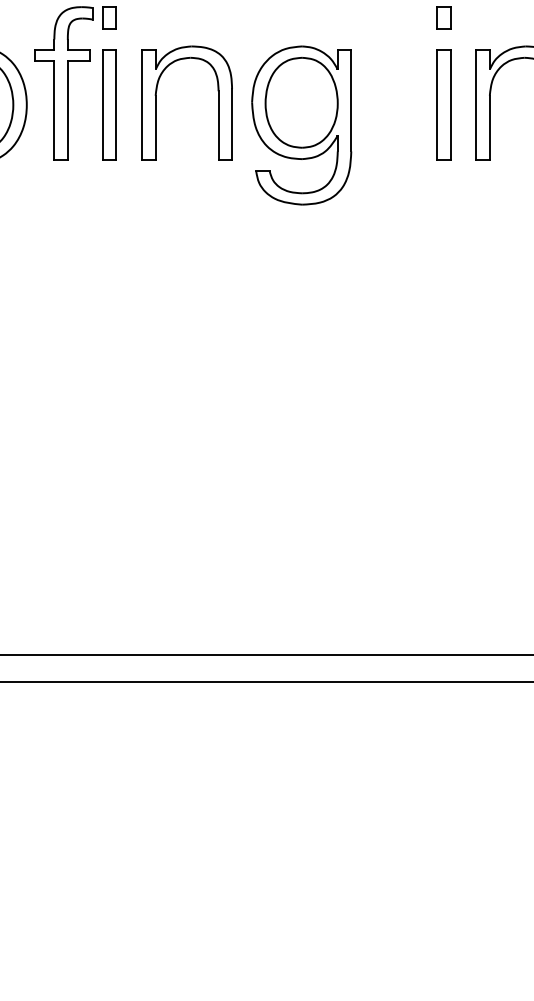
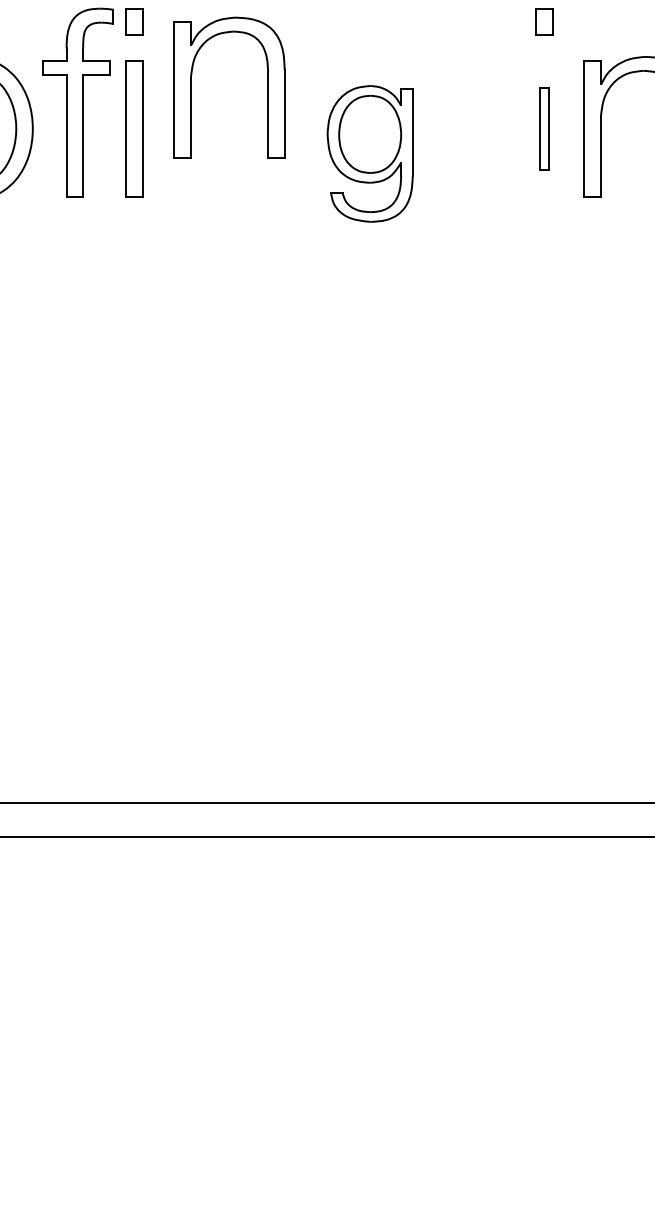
part: (156, 102) -> (191, 86), moved
part: (443, 104) -> (544, 128), size x0.6
part: (301, 125) -> (369, 153), size x0.7

